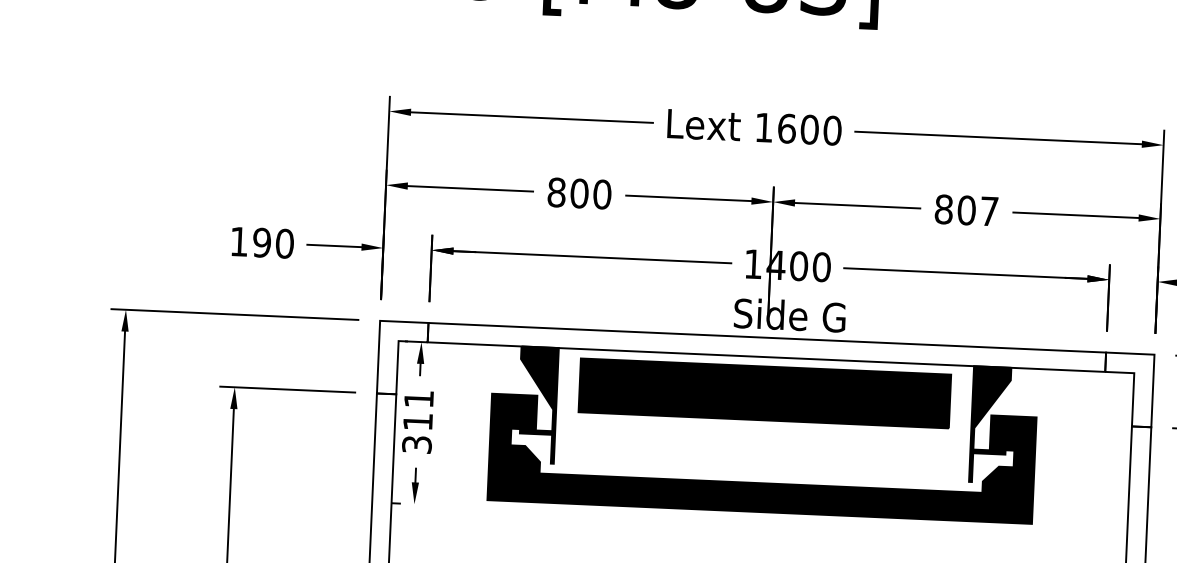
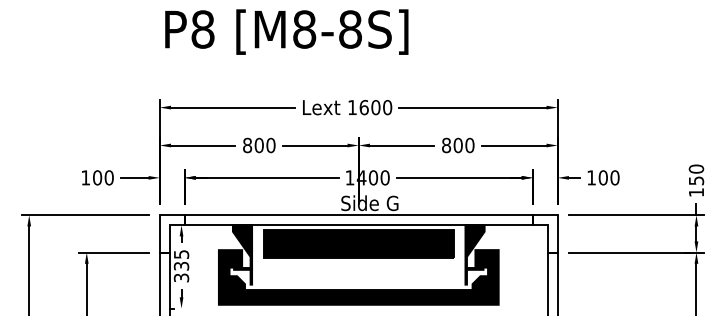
text: (988, 211) -> (469, 145), 807 -> 800
text: (262, 242) -> (97, 177), 190 -> 100
text: (418, 410) -> (181, 260), 311 -> 335

